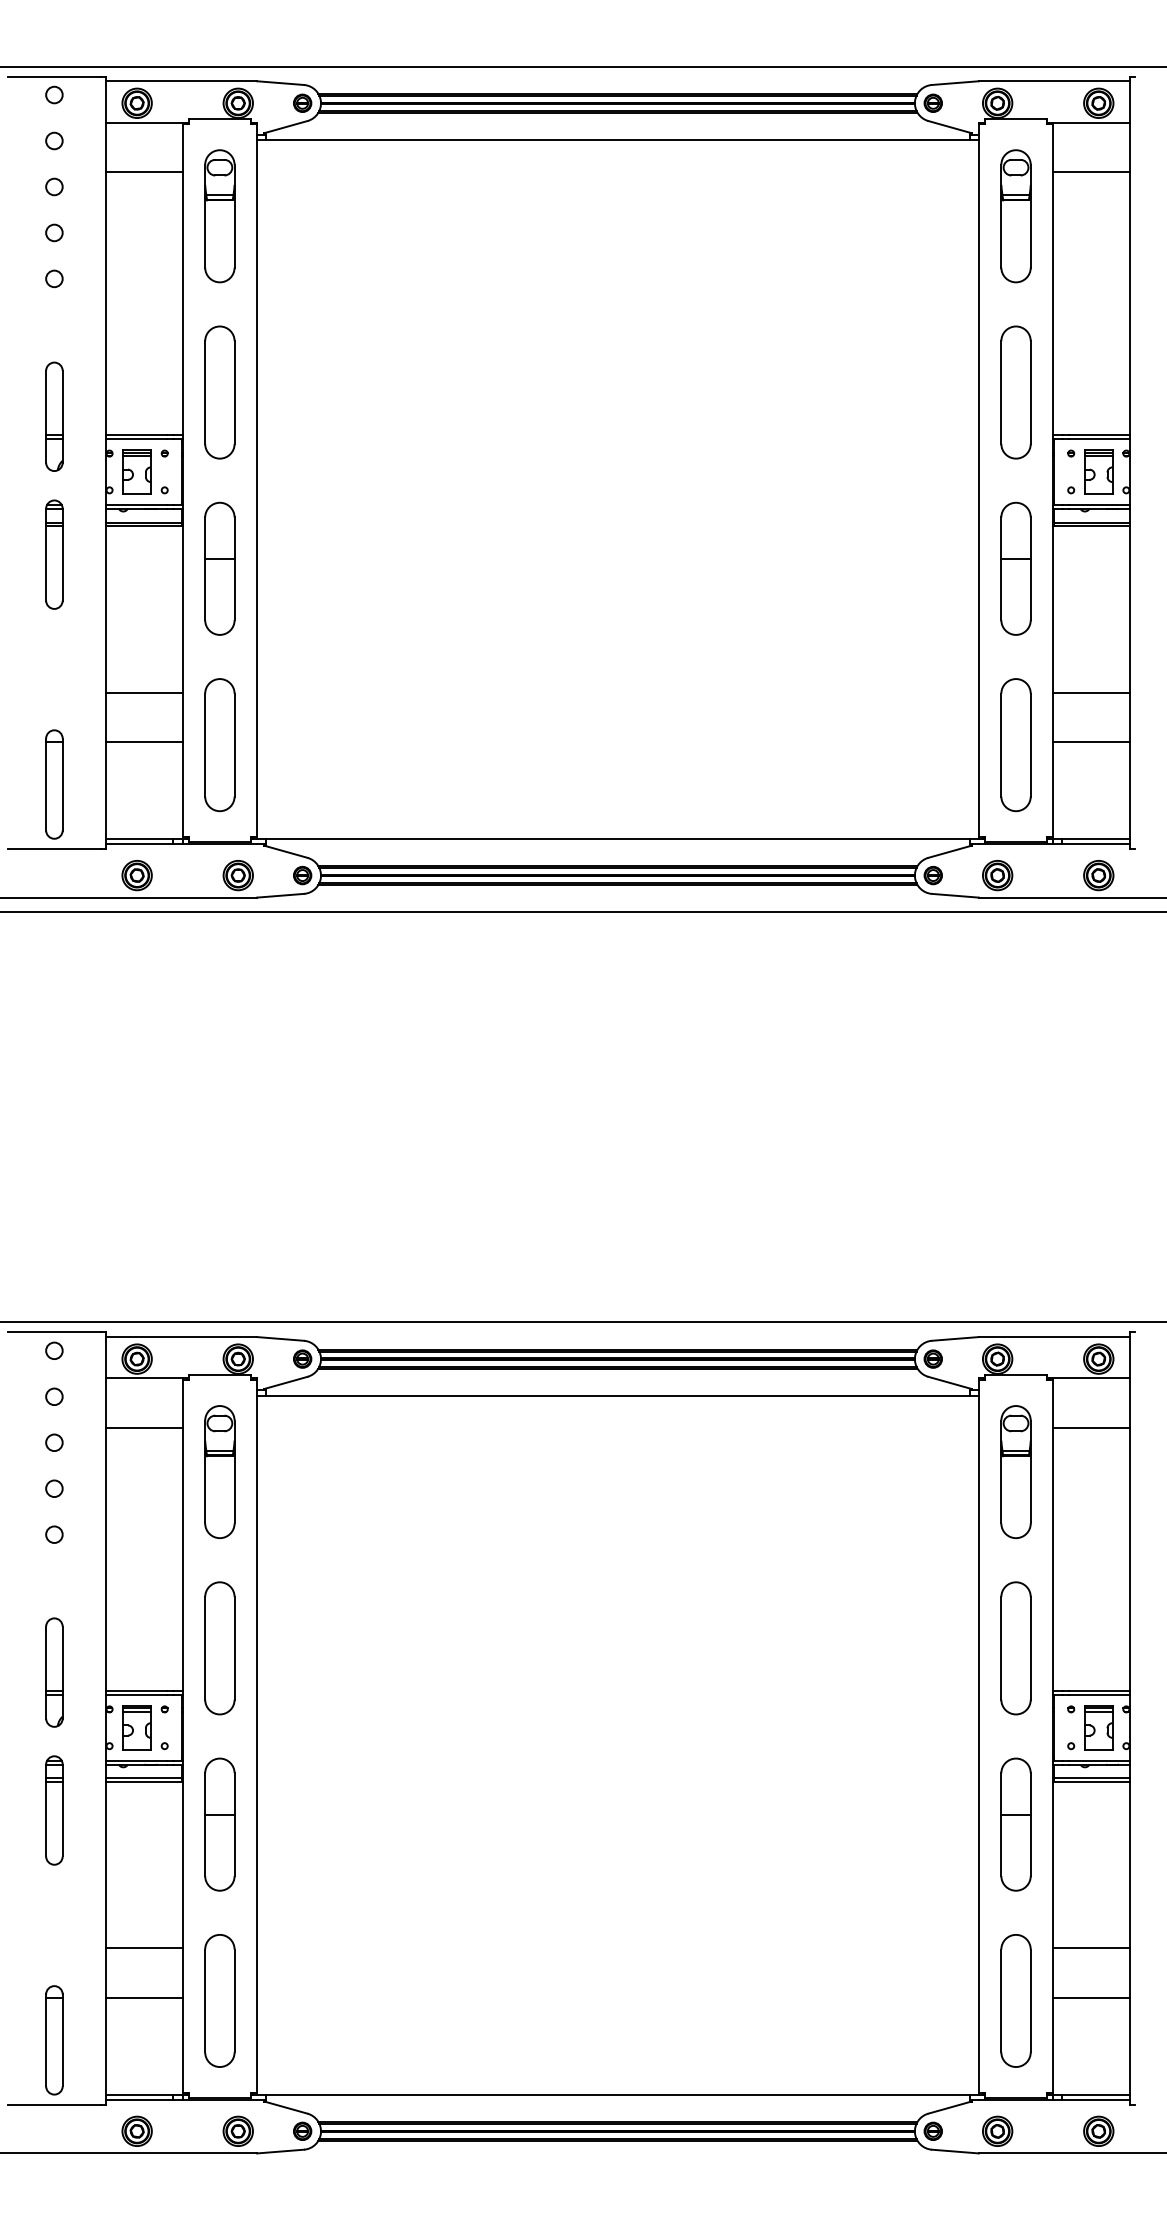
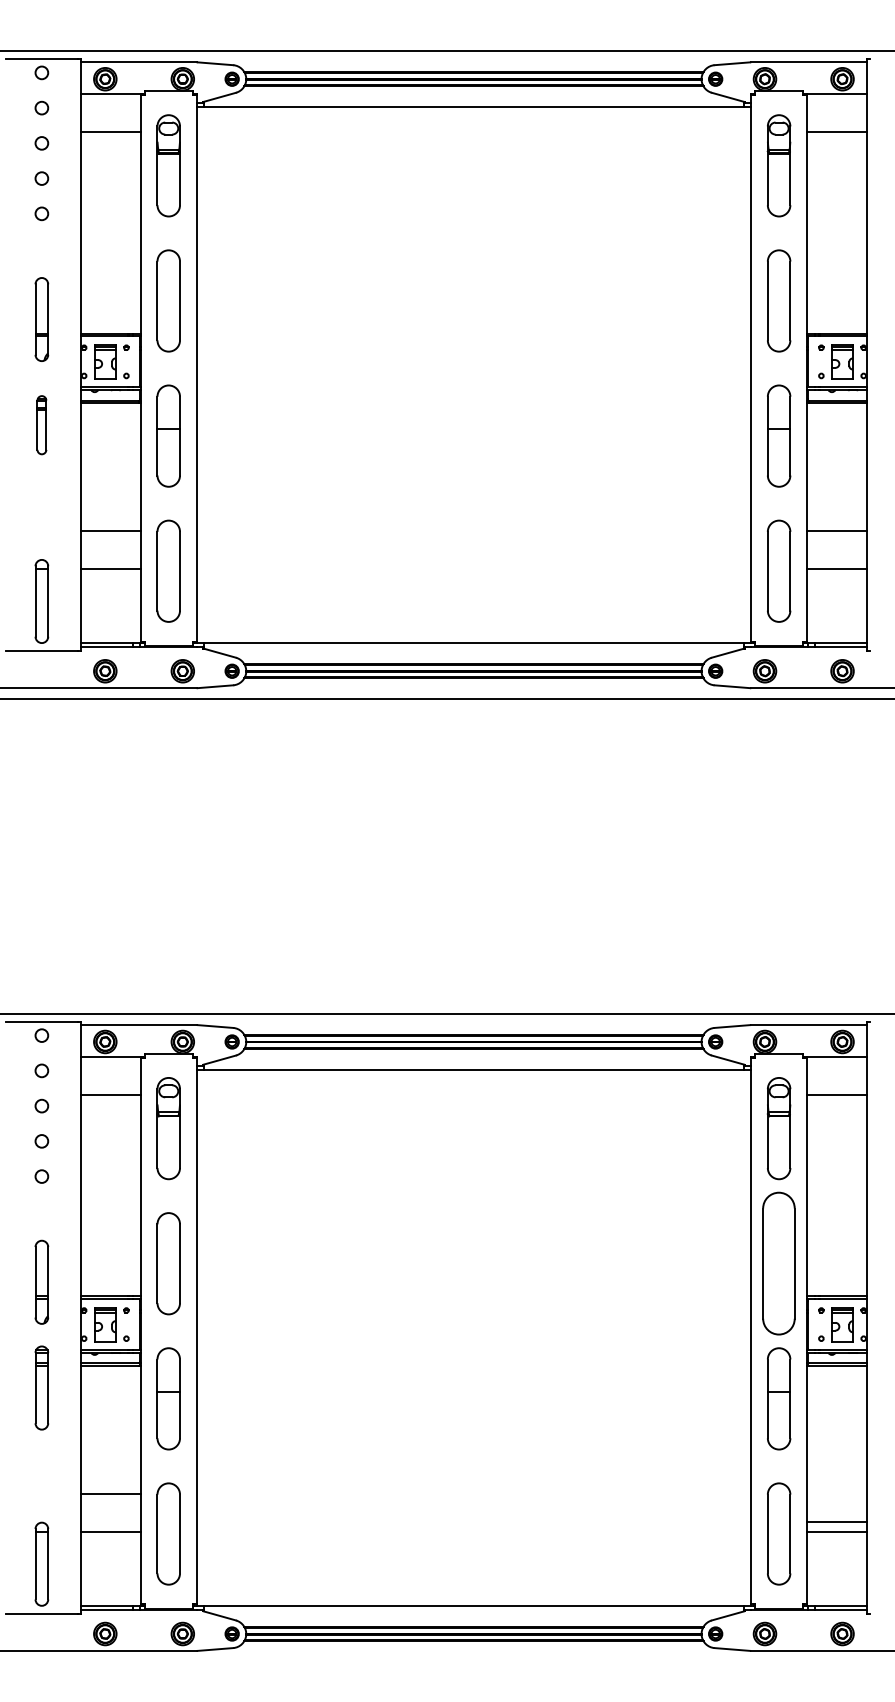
part: (53, 553) -> (41, 424), size x0.7
part: (1016, 1648) -> (779, 1263), size x1.4
line: (1090, 1948) -> (836, 1521), moved

